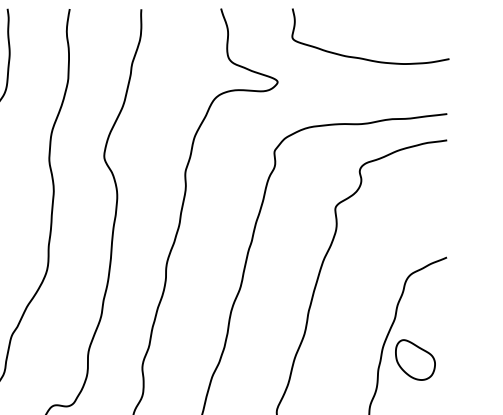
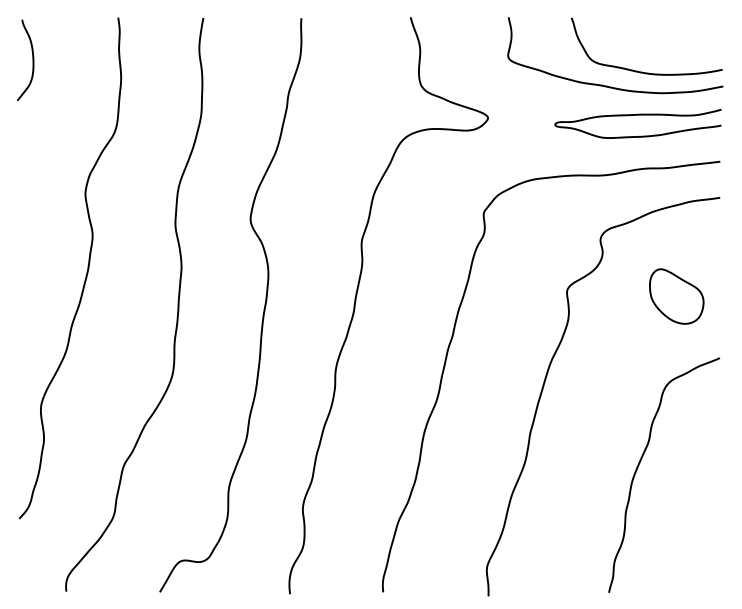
curve: (390, 48) -> (642, 71), added
curve: (386, 80) -> (637, 115), added
part: (415, 360) -> (676, 296), moved

